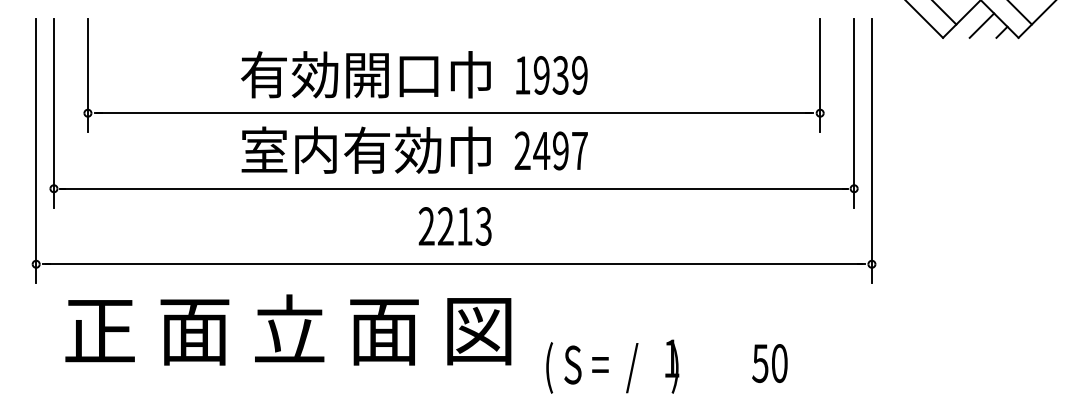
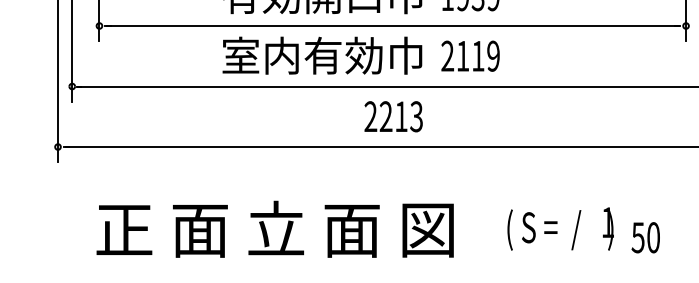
text: (560, 150) -> (478, 55), 2497 -> 2119
text: (288, 329) -> (275, 228), moved
text: (769, 363) -> (645, 237), moved
text: (612, 366) -> (560, 228), moved

